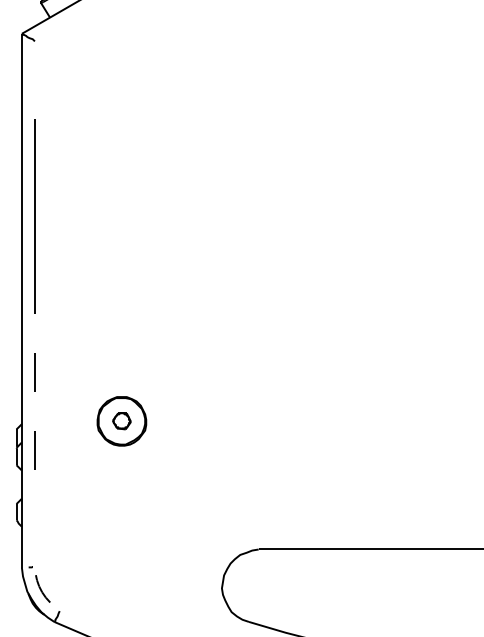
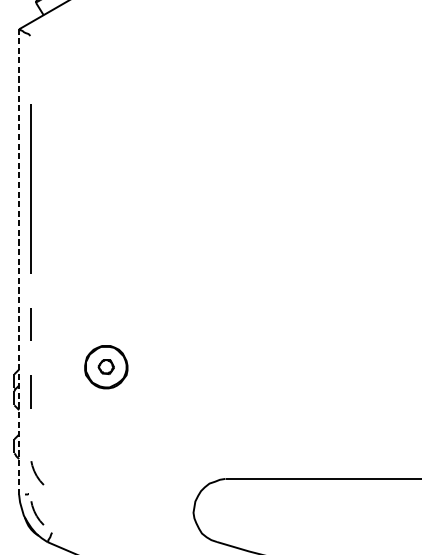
line: (21, 300) -> (18, 261), solid -> dashed
curve: (41, 542) -> (36, 472), added

